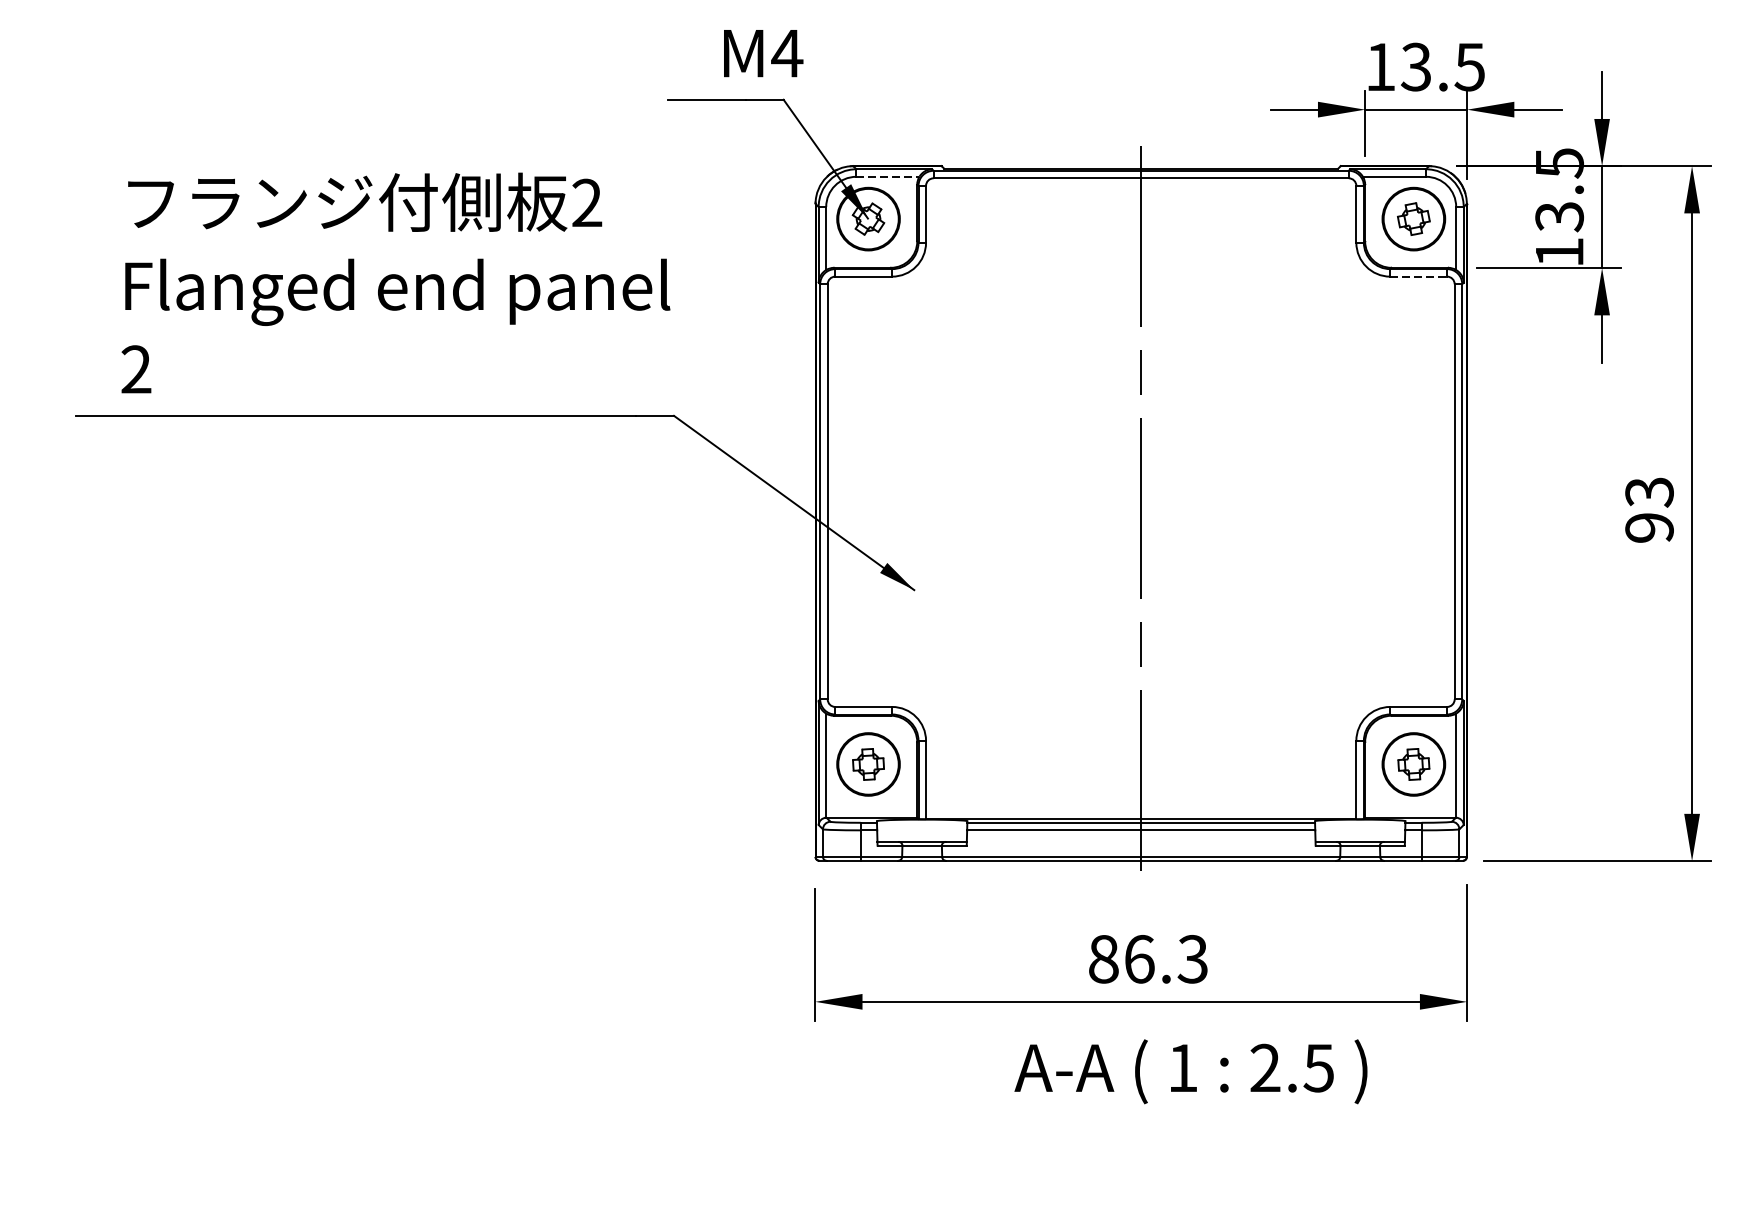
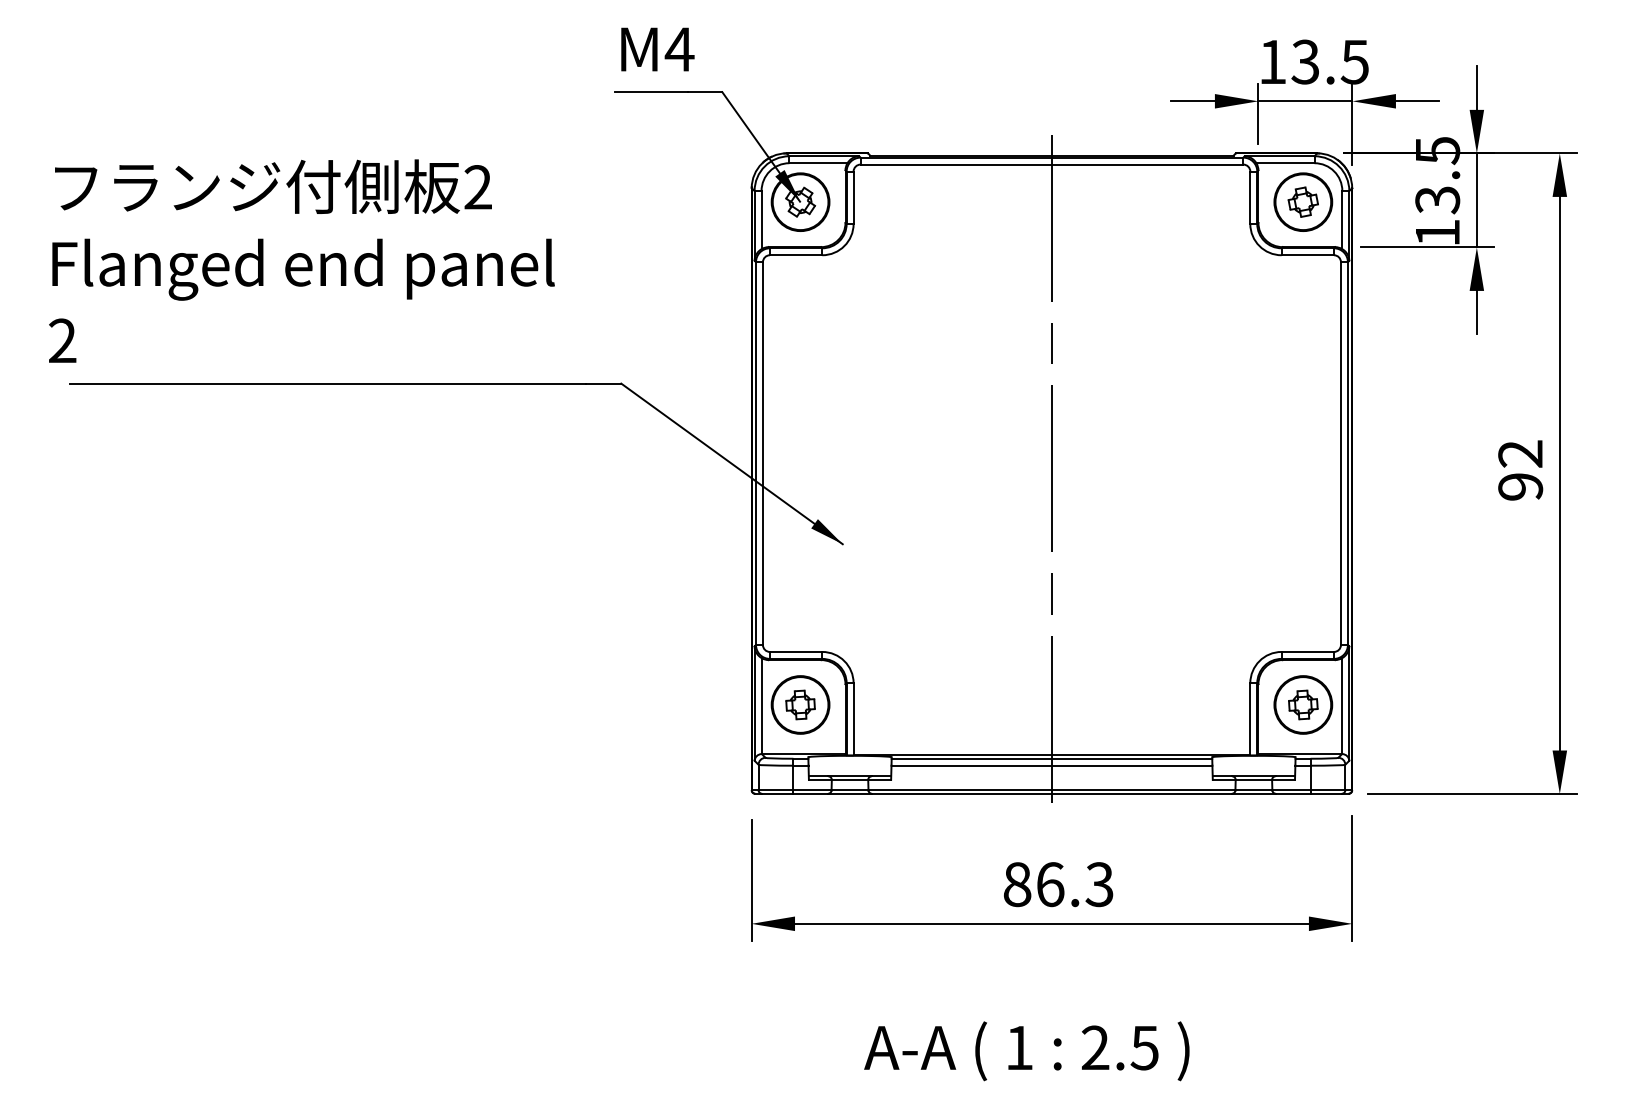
text: (763, 53) -> (657, 49), moved
line: (887, 177) -> (818, 163), dashed -> solid
line: (1419, 276) -> (1308, 255), dashed -> solid
text: (395, 282) -> (301, 260), moved
text: (1649, 492) -> (1520, 454), 93 -> 92
text: (1190, 1072) -> (1026, 1051), moved

